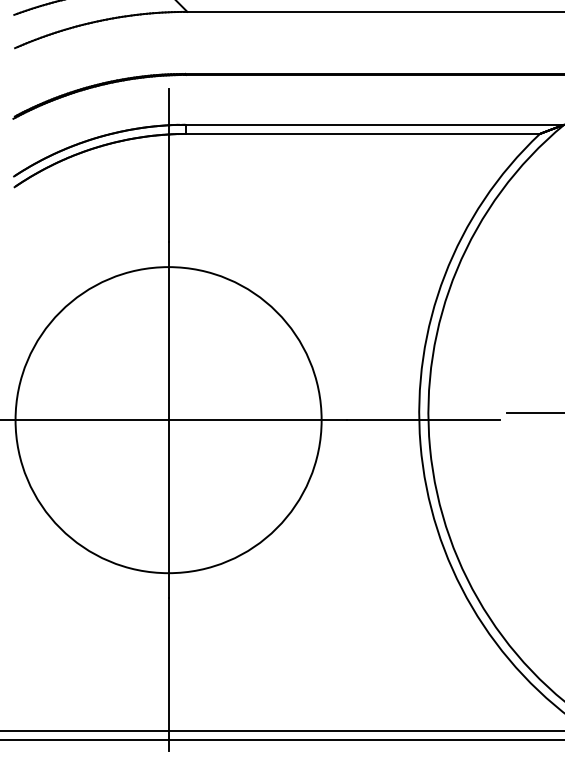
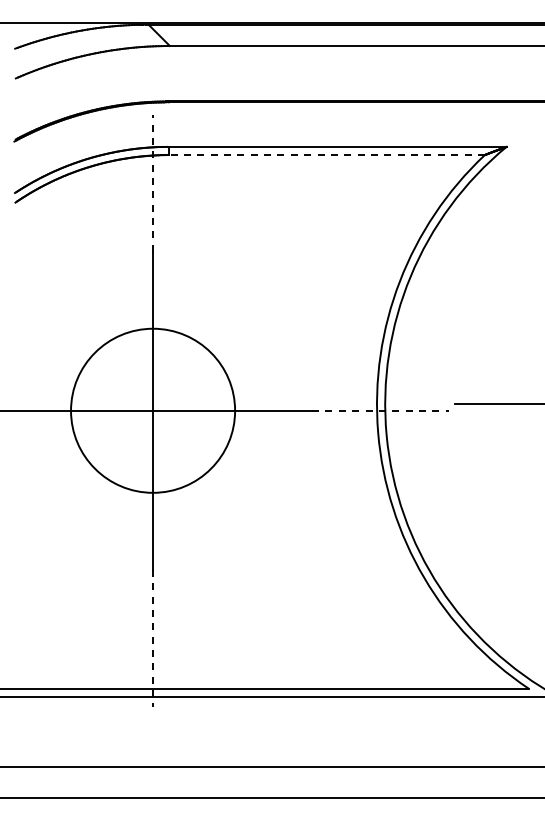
line: (362, 134) -> (326, 155), solid -> dashed
line: (169, 164) -> (153, 182), solid -> dashed
circle: (167, 419) -> (152, 410), size x0.6
line: (423, 419) -> (380, 410), solid -> dashed
line: (169, 675) -> (153, 638), solid -> dashed

